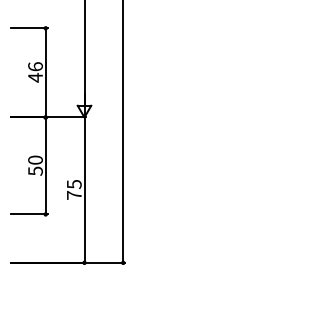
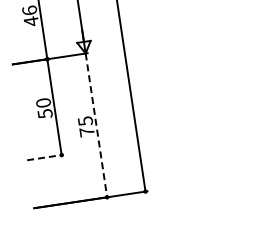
line: (84, 190) -> (96, 125), solid -> dashed
line: (29, 214) -> (45, 157), solid -> dashed

